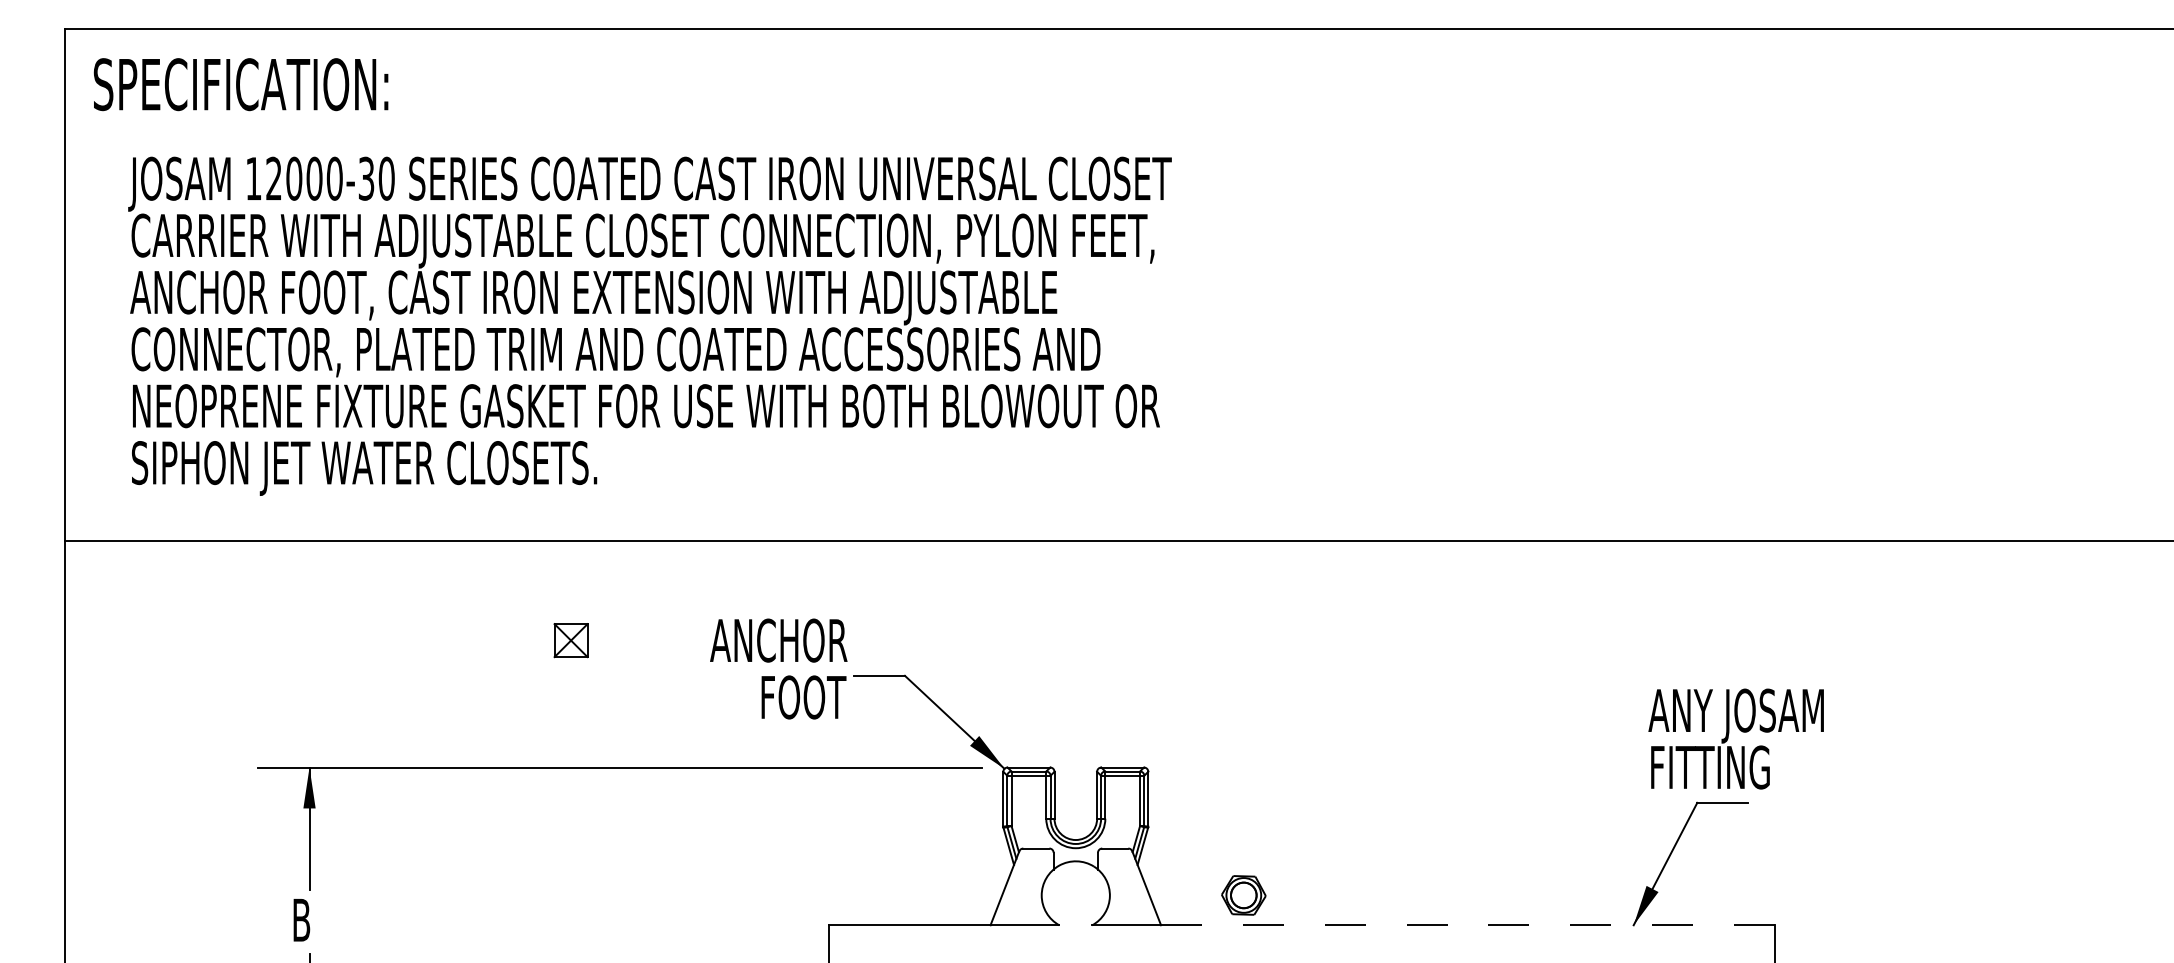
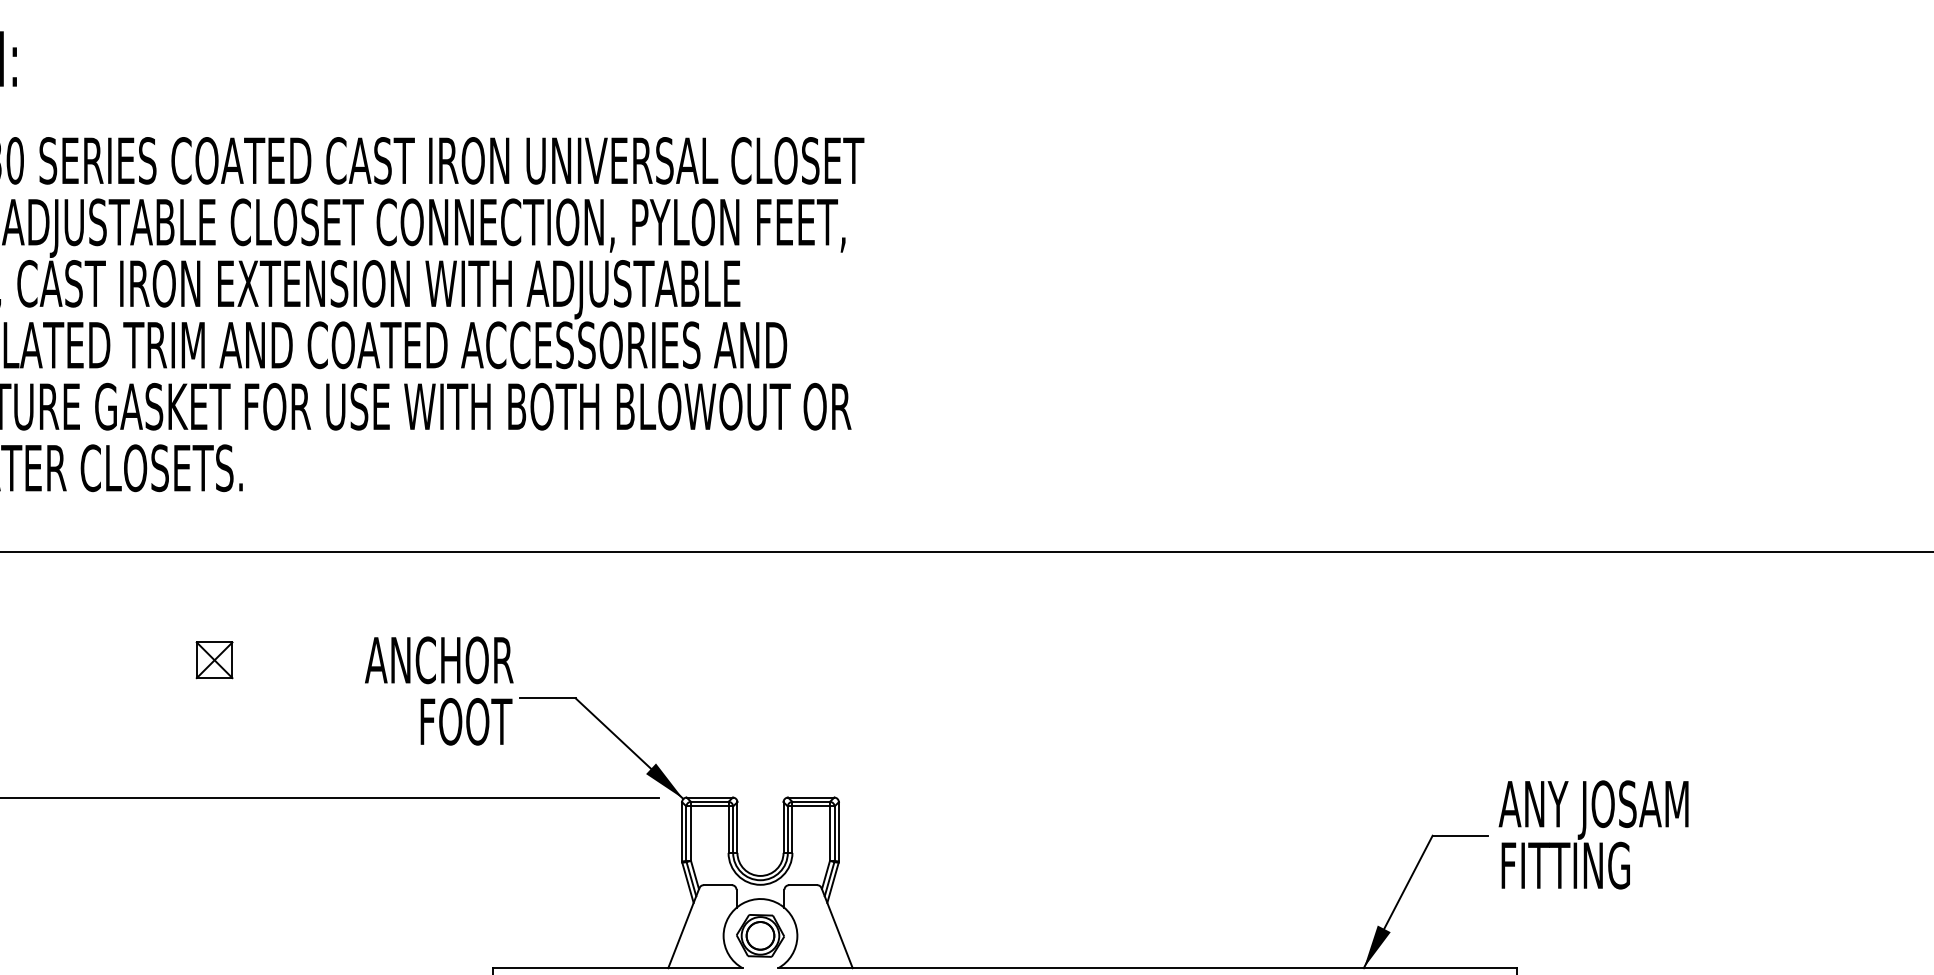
text: (1735, 738) -> (1592, 834), moved
part: (1243, 895) -> (760, 935), moved
line: (1468, 925) -> (1185, 968), dashed -> solid

